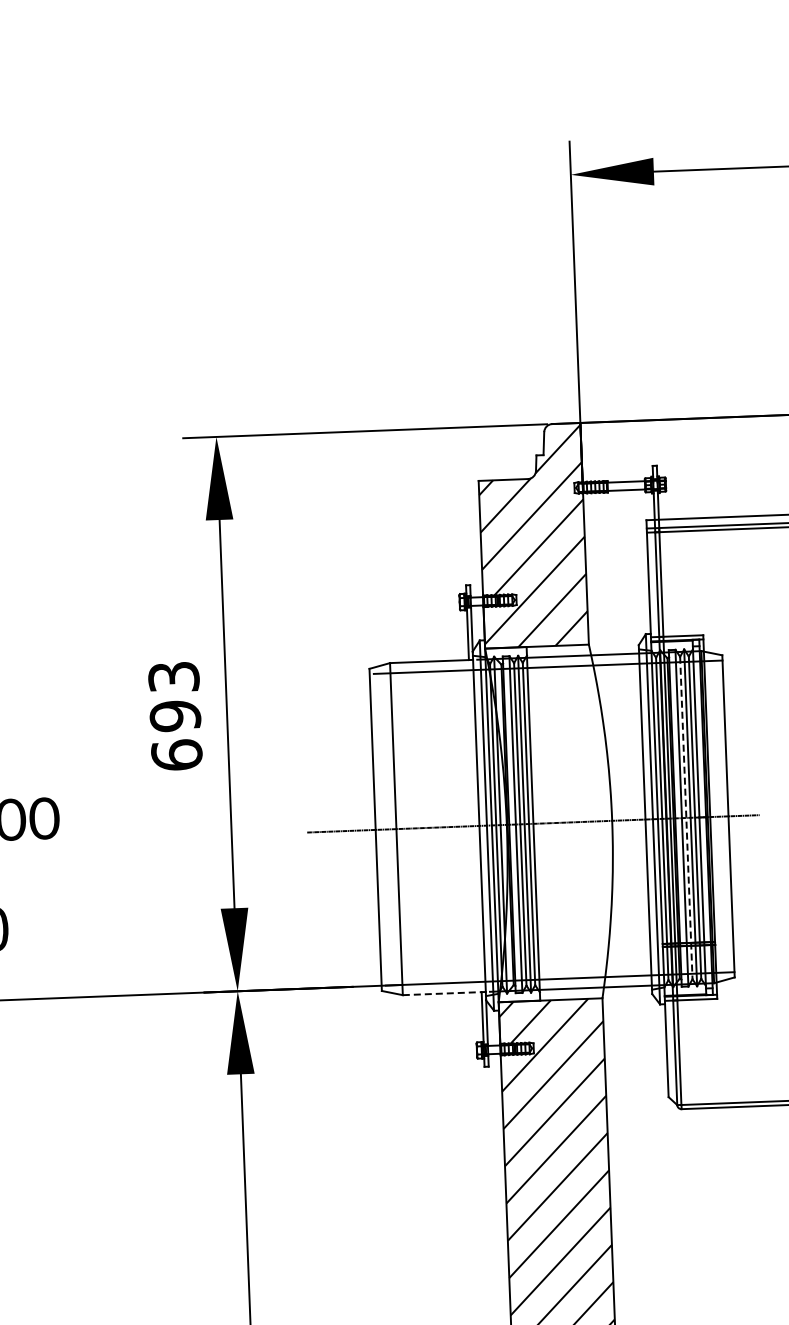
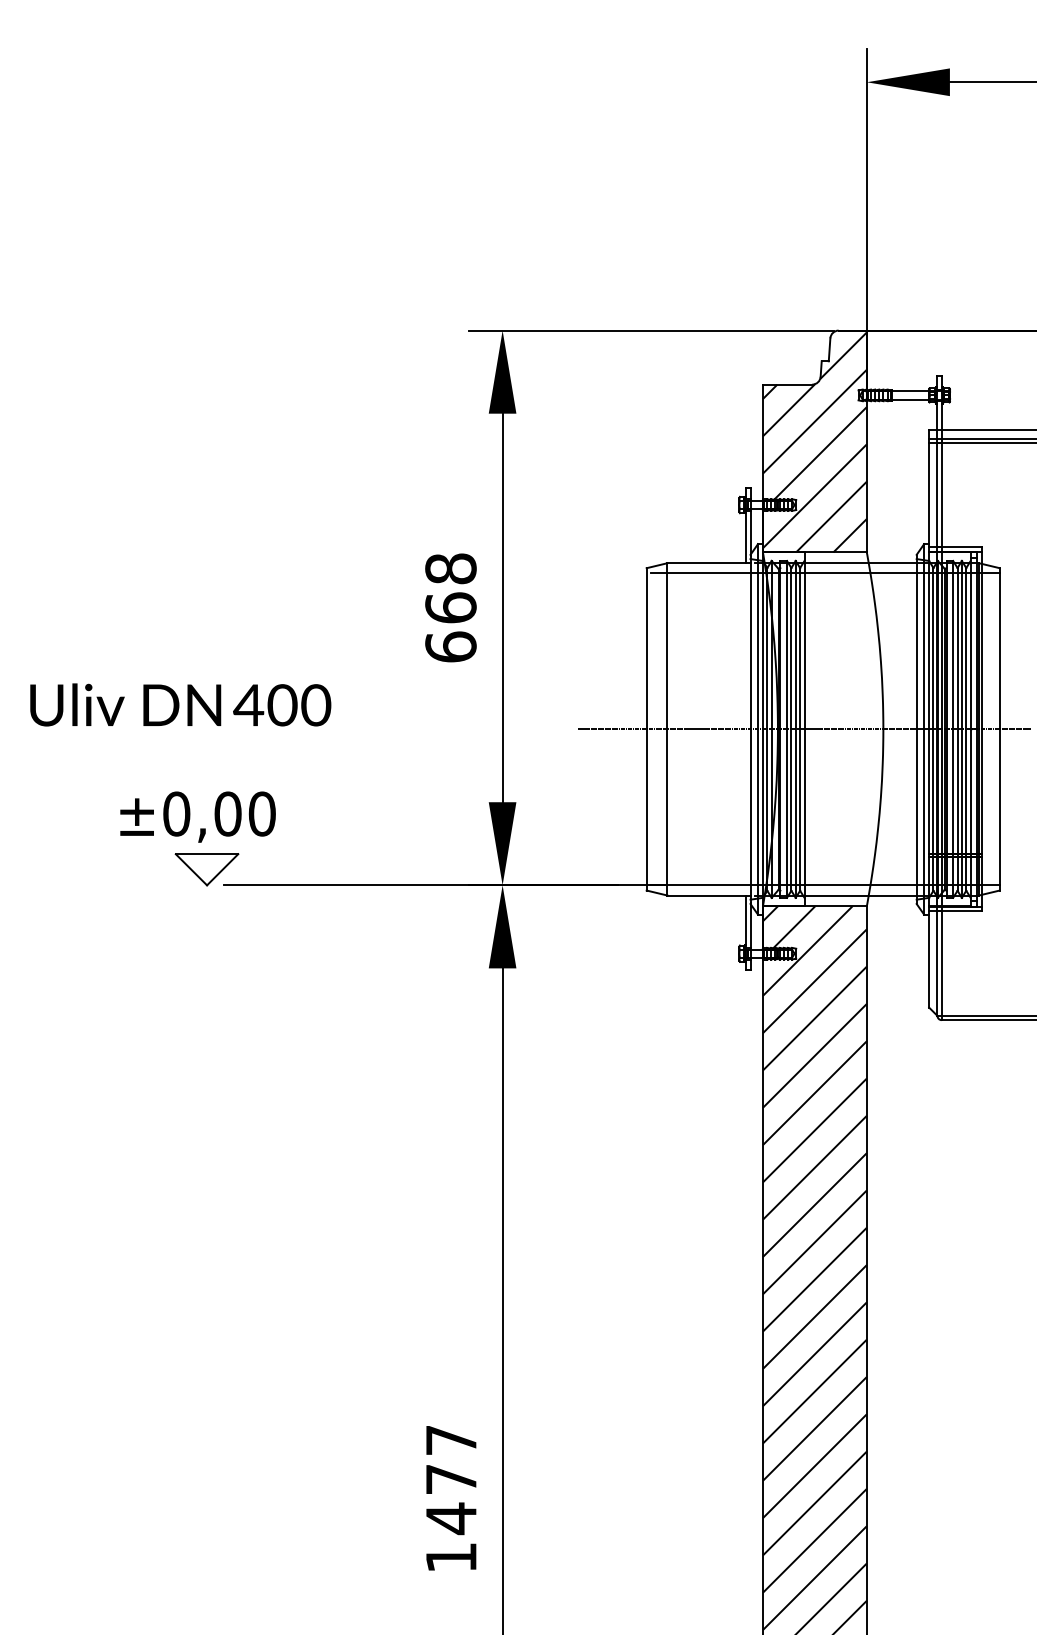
text: (174, 696) -> (450, 588), 693 -> 668
line: (686, 818) -> (957, 729), dashed -> solid
line: (442, 993) -> (707, 895), dashed -> solid

